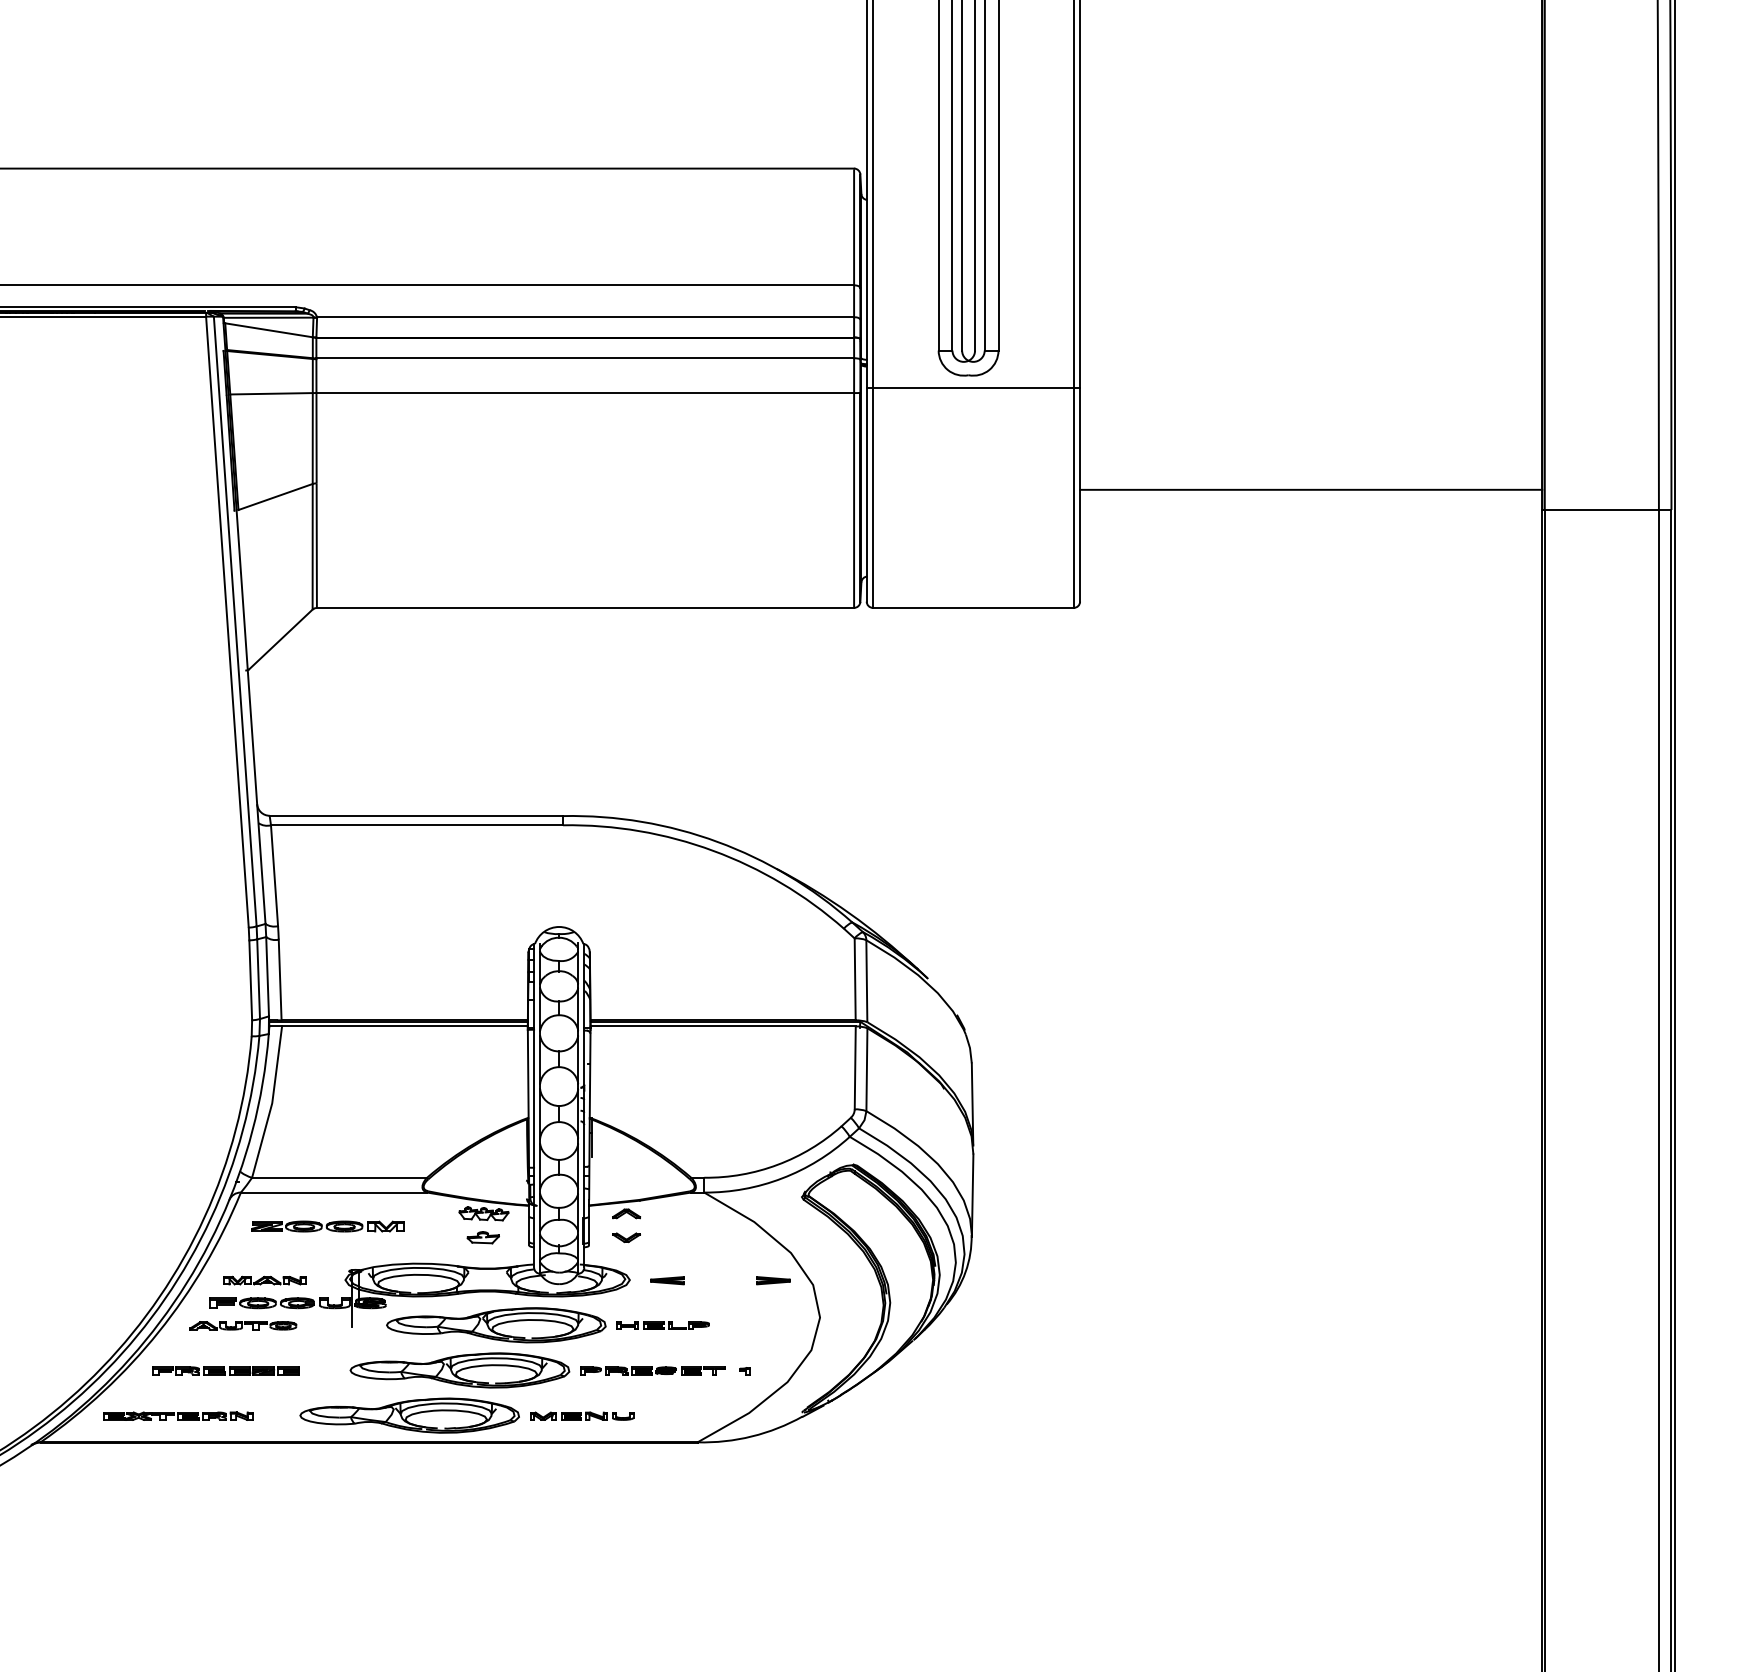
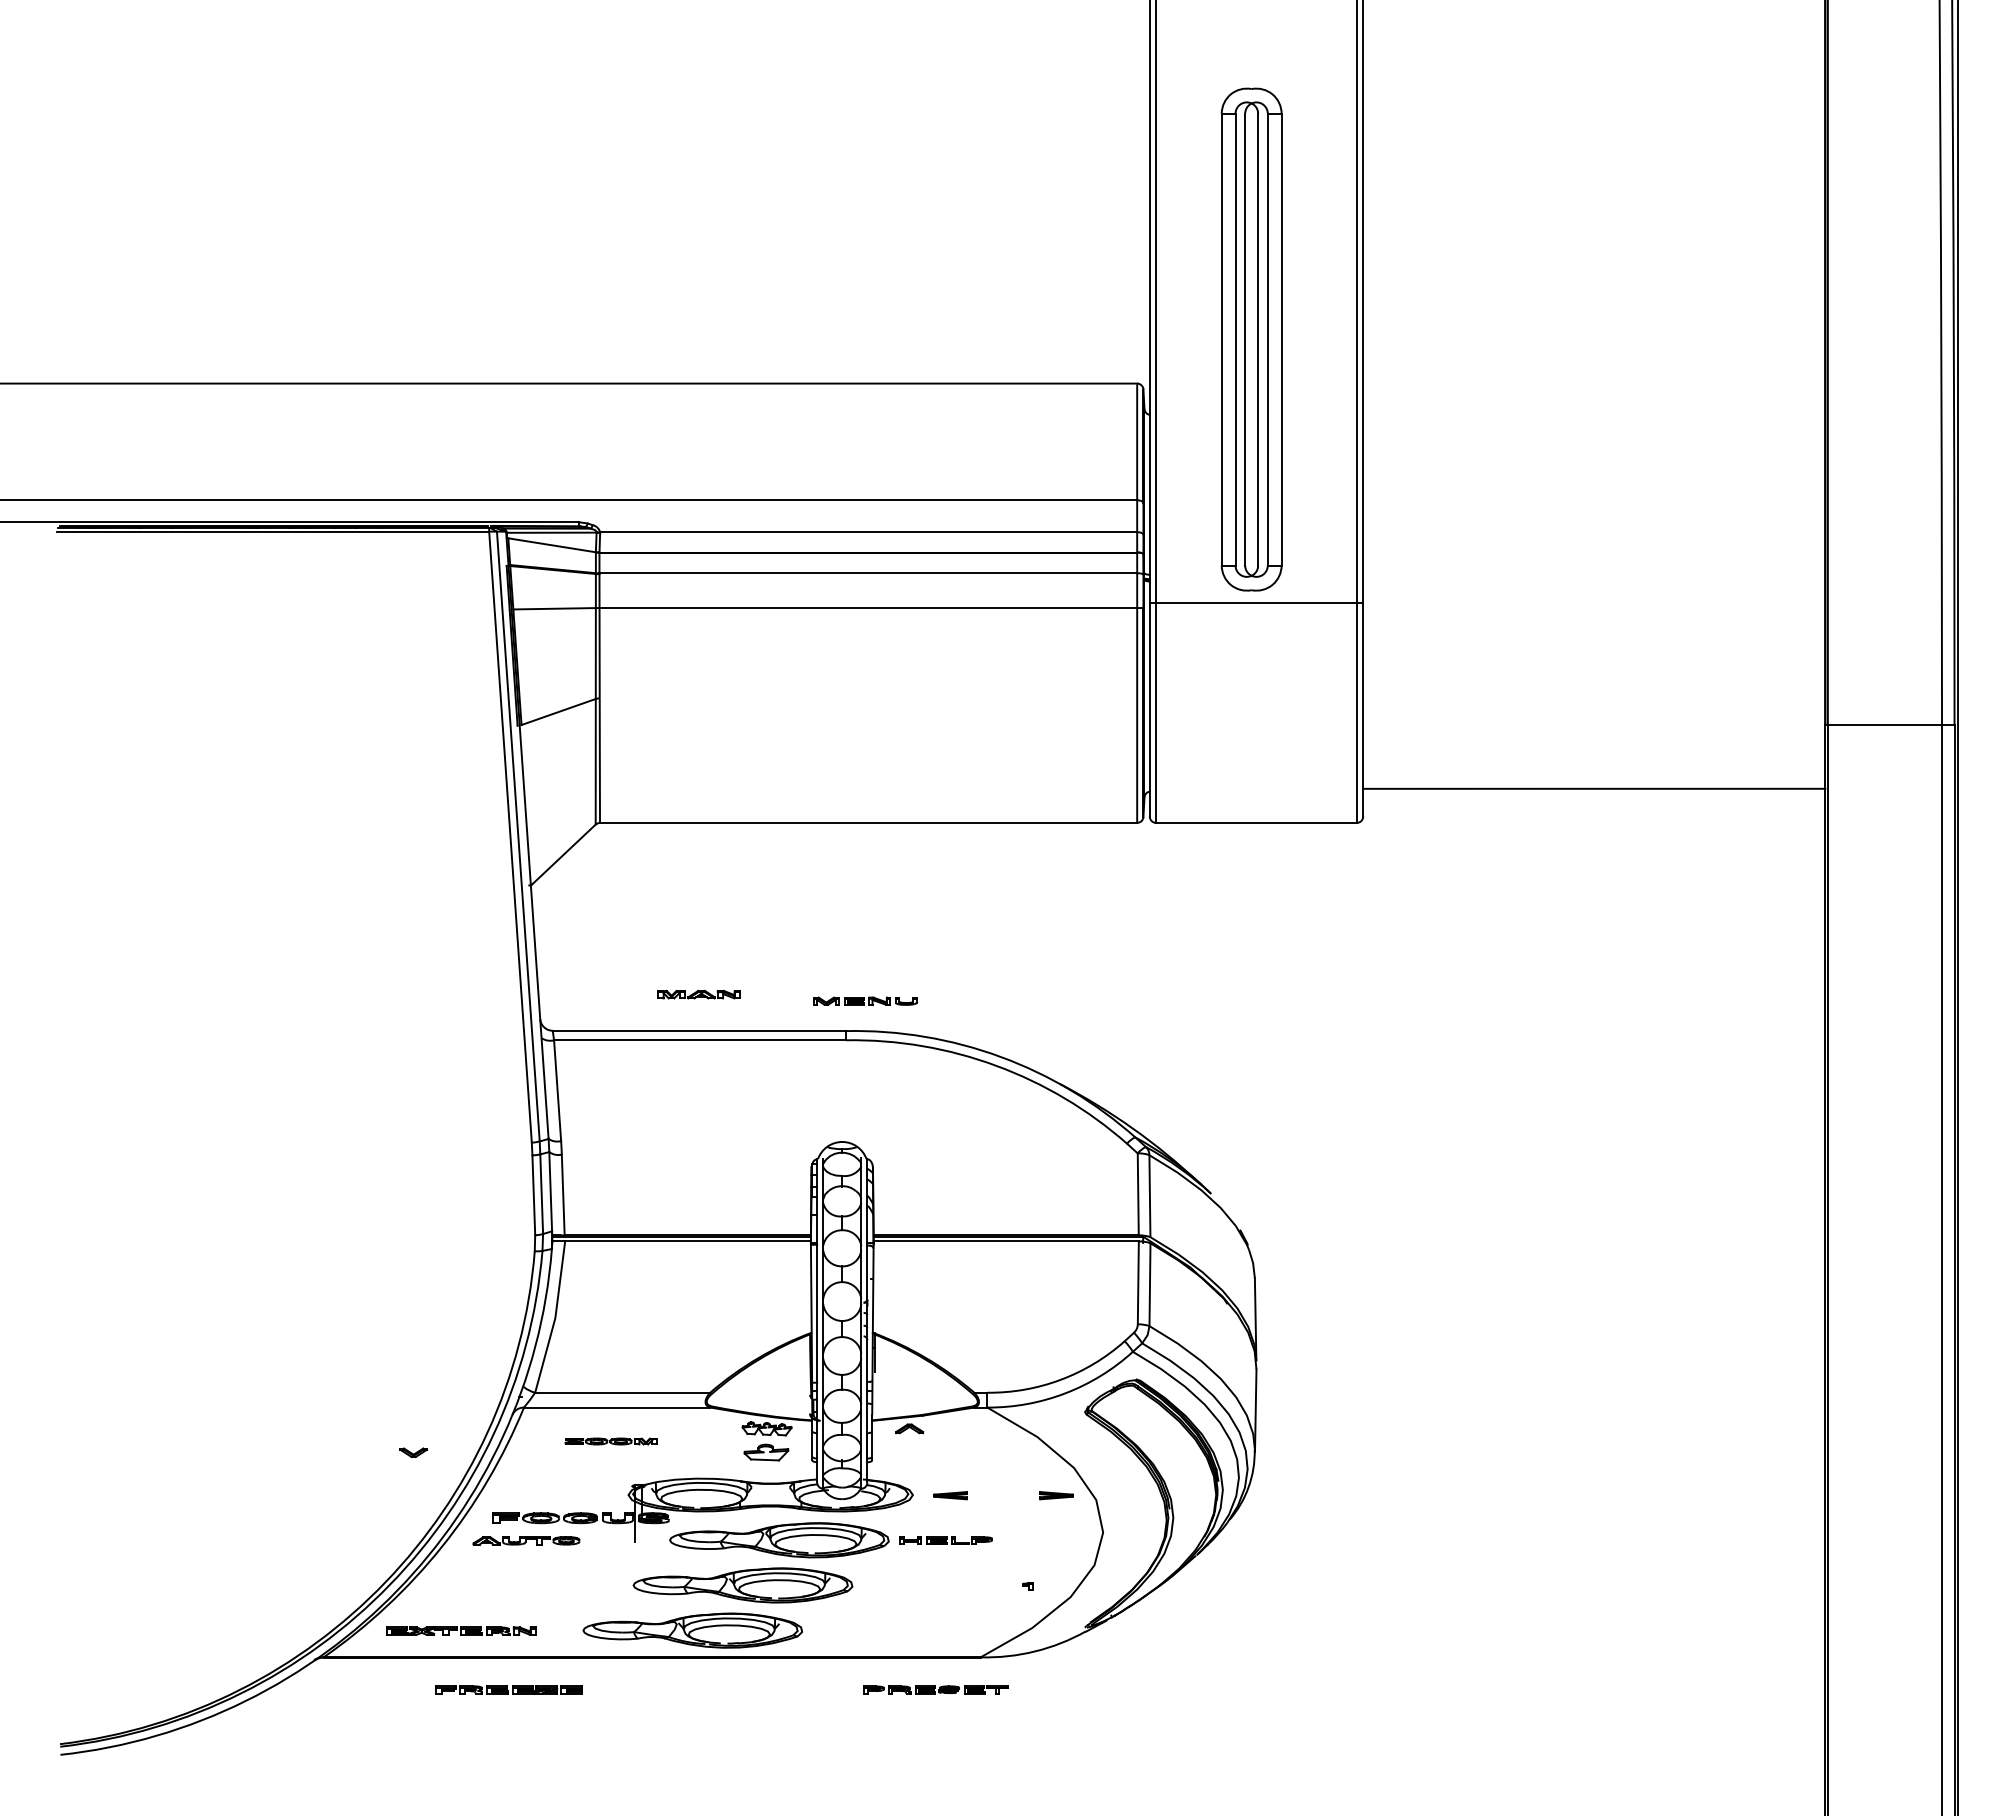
line: (1311, 489) -> (1594, 788), moved
part: (327, 1226) -> (610, 1441), size x0.6
part: (483, 1237) -> (766, 1452), size x1.4
part: (626, 1237) -> (413, 1452), moved
part: (264, 1280) -> (698, 994), moved
part: (225, 1370) -> (508, 1689), moved
part: (652, 1370) -> (935, 1689), moved
part: (582, 1415) -> (865, 1000), moved

